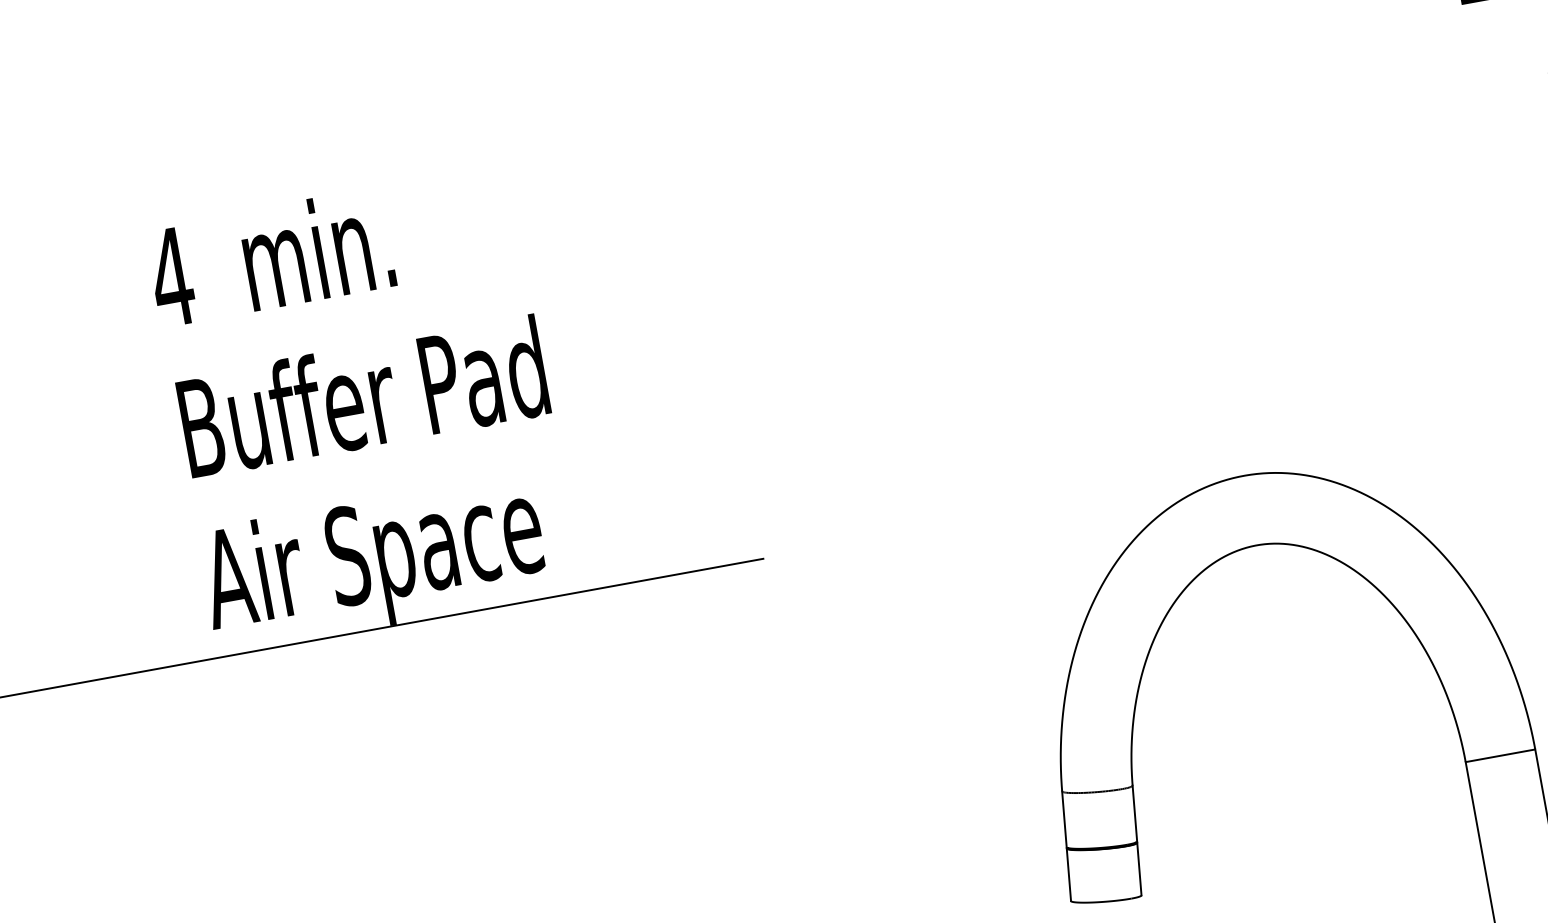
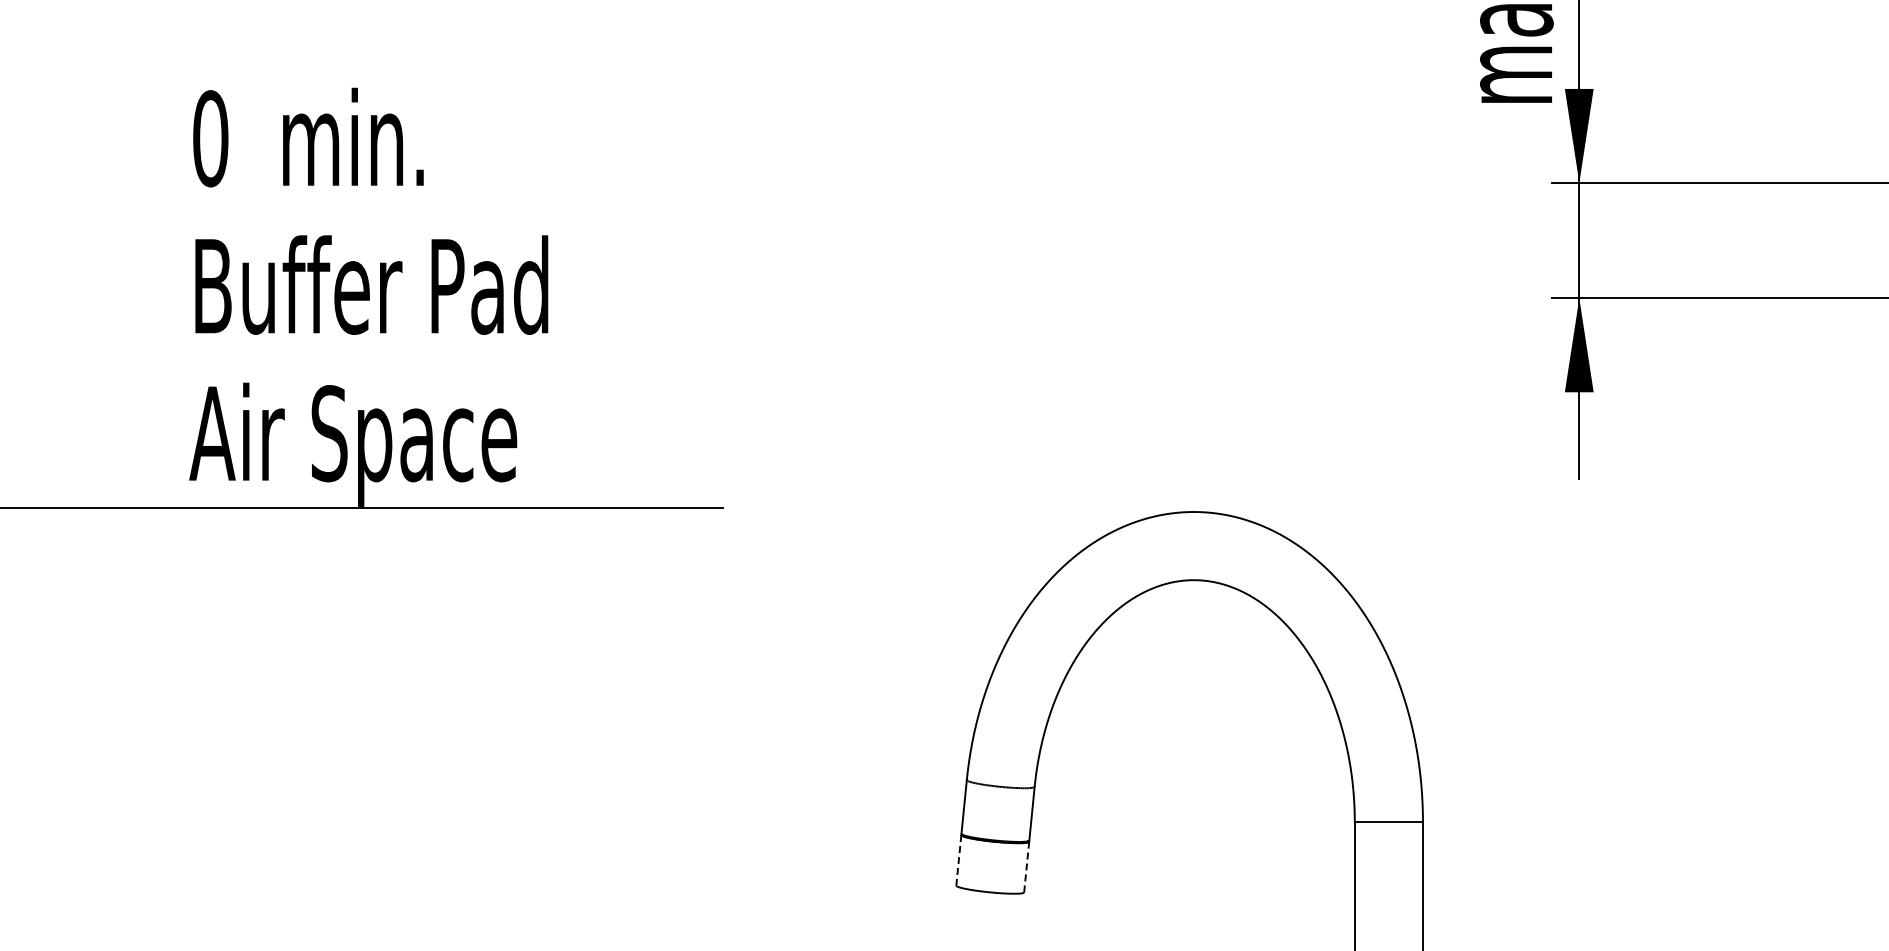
text: (171, 277) -> (210, 138), 4 -> 0
line: (1139, 868) -> (1026, 866), solid -> dashed
line: (1068, 874) -> (958, 860), solid -> dashed

